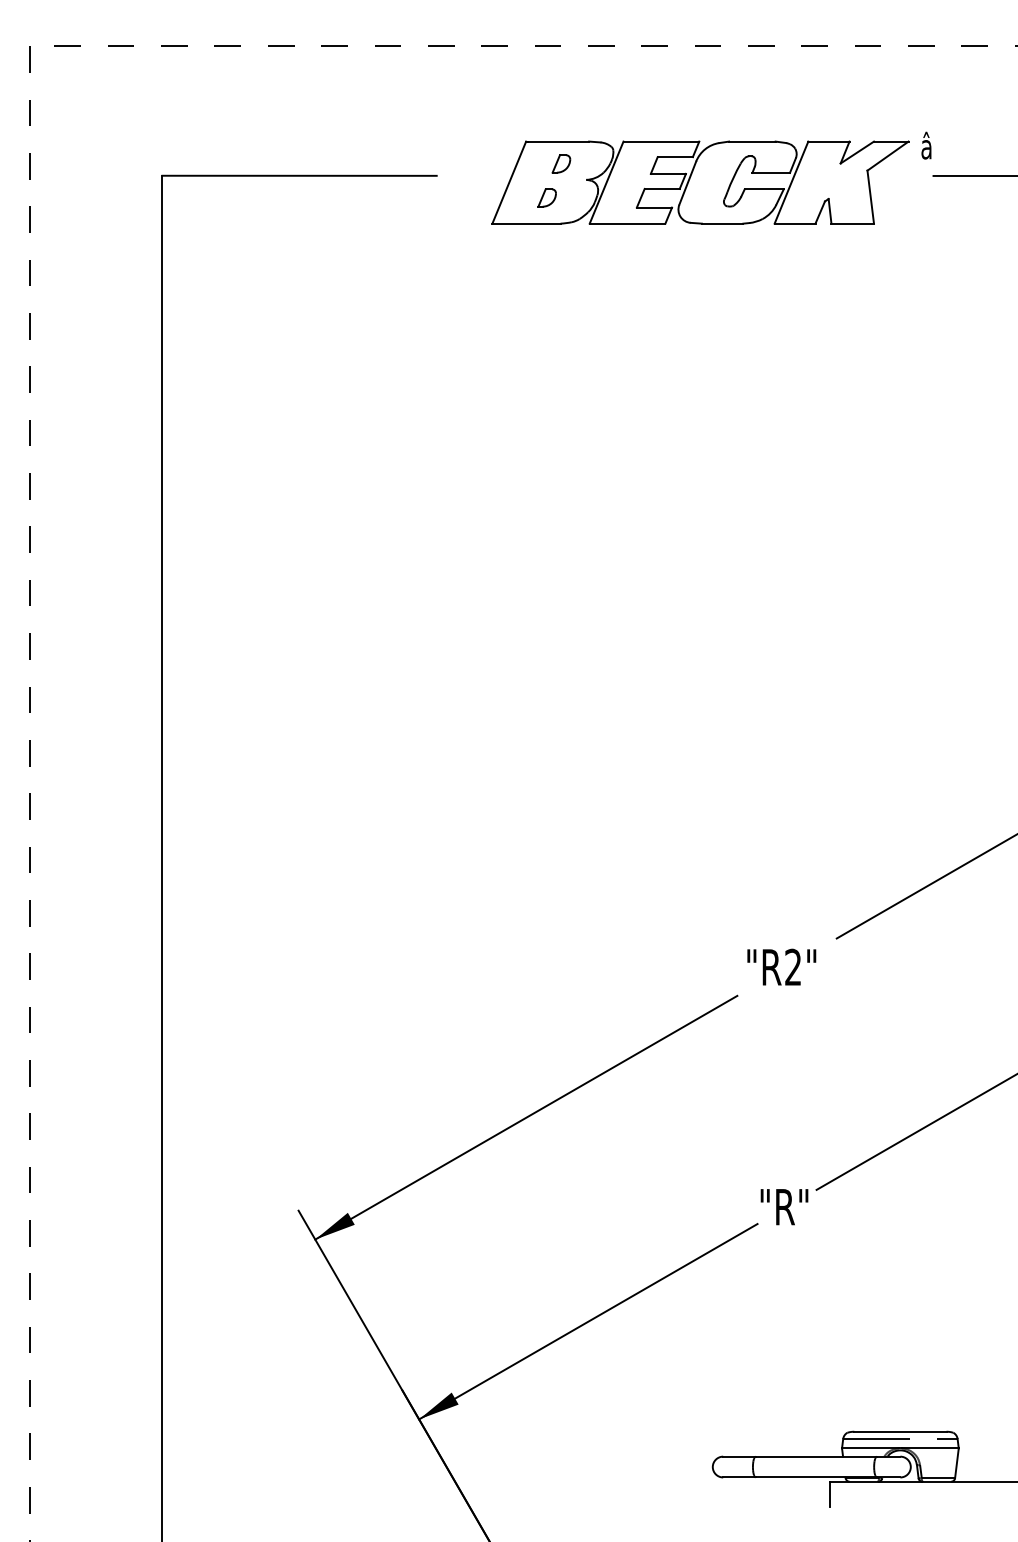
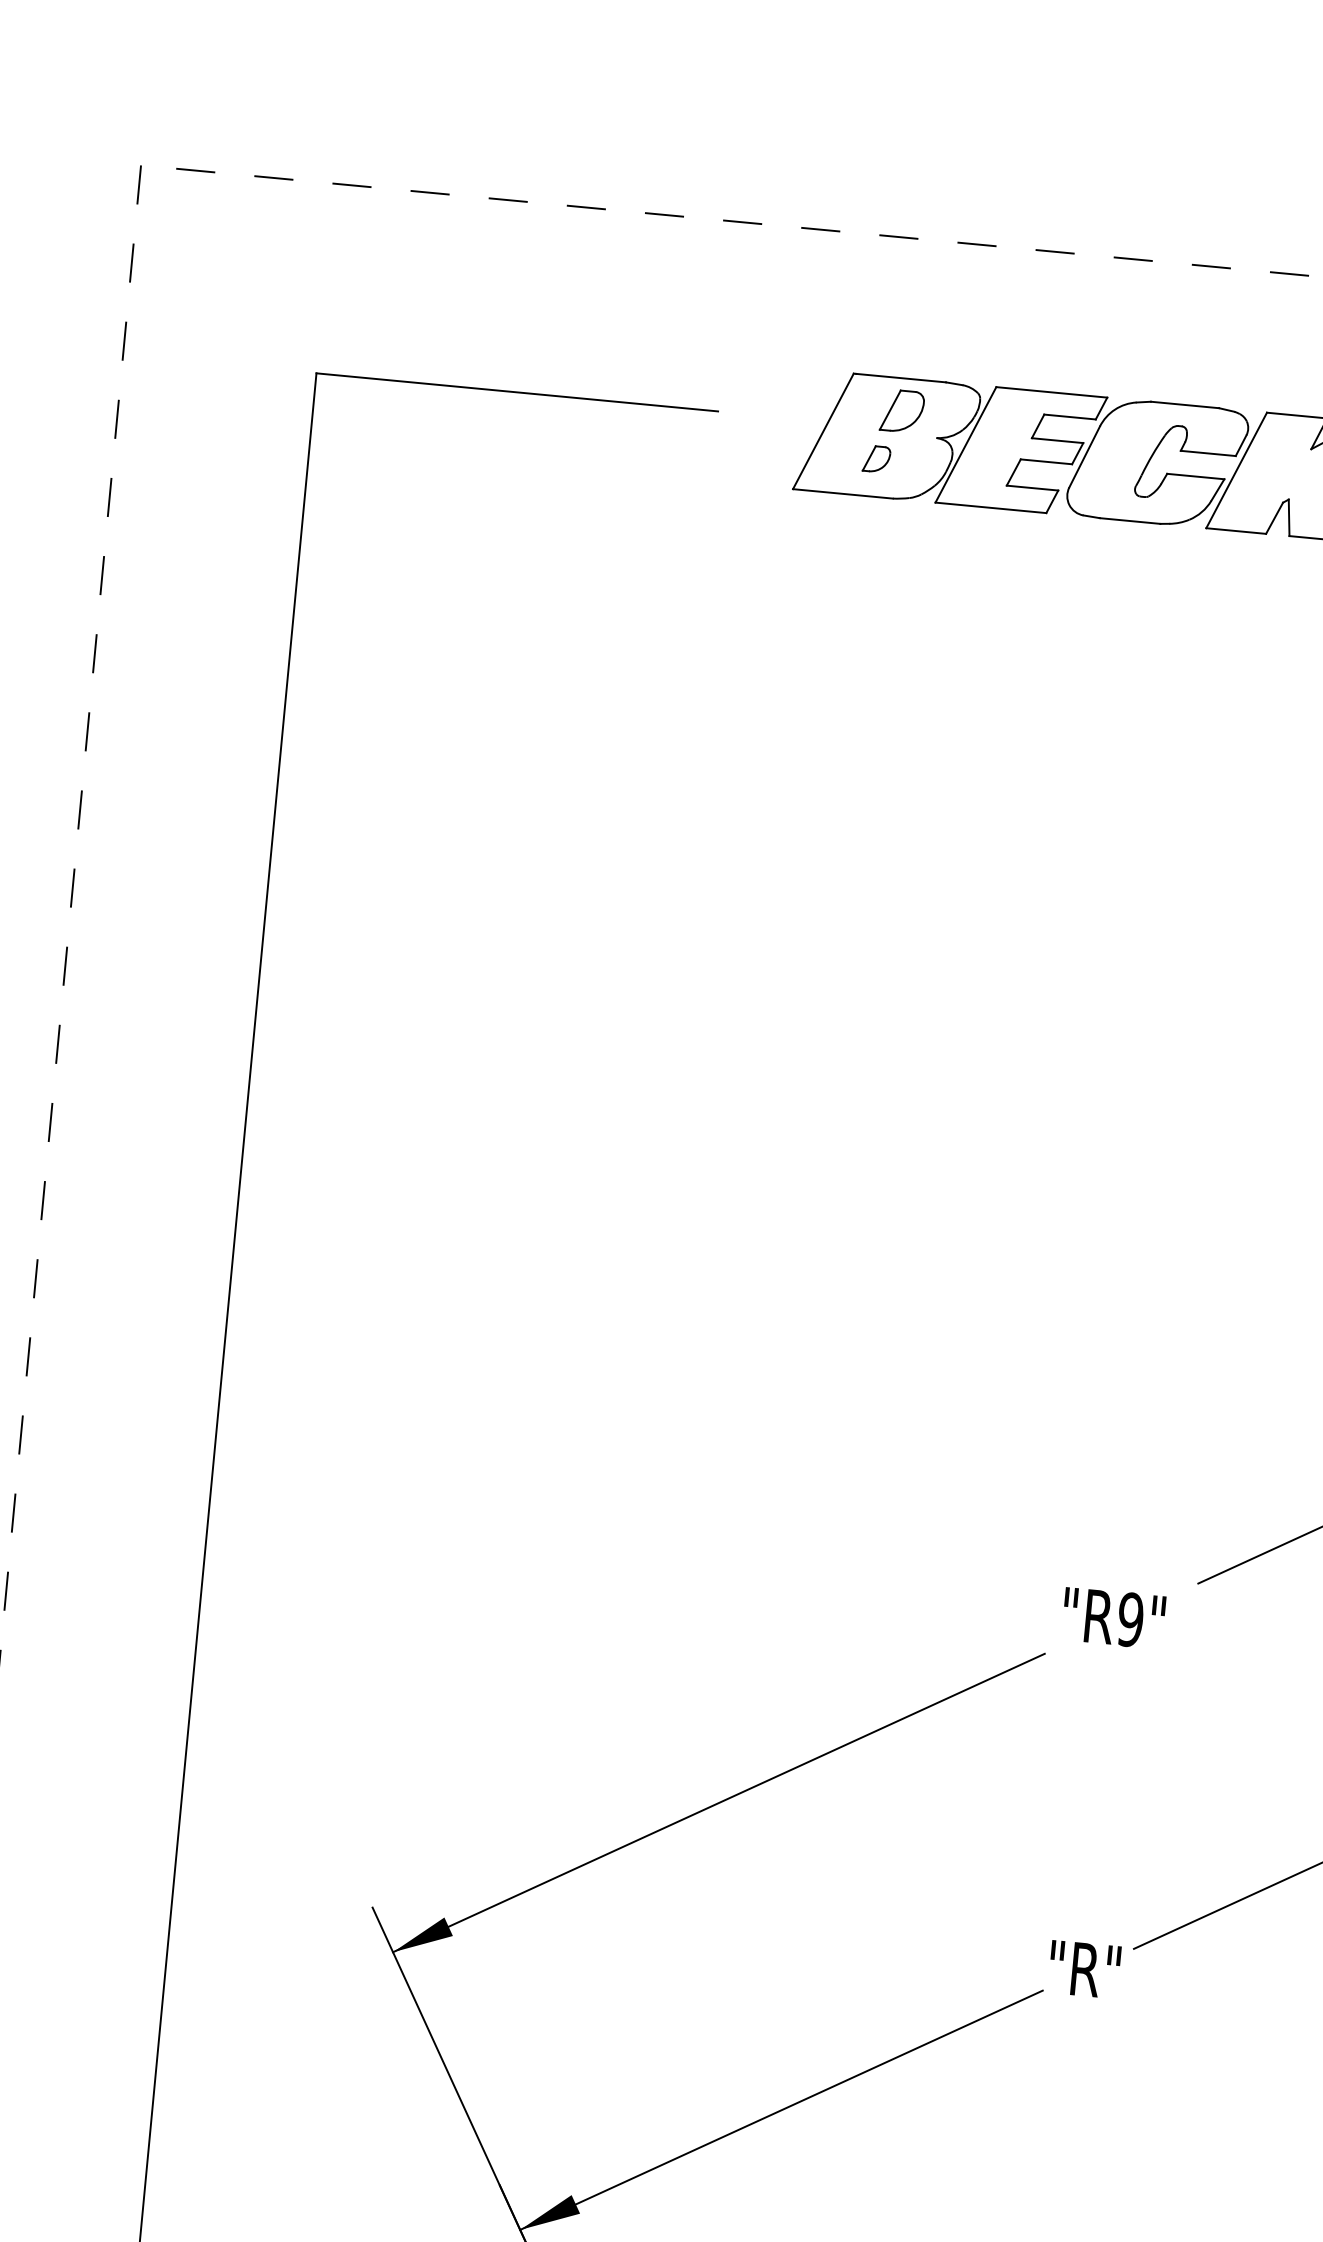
part: (561, 163) -> (902, 410), size x1.6
text: (793, 967) -> (1130, 1620), "R2" -> "R9"

